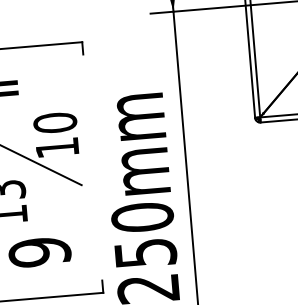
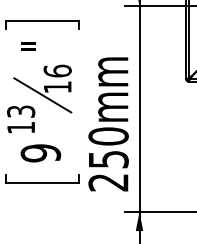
text: (54, 121) -> (57, 70), 10 -> 16

